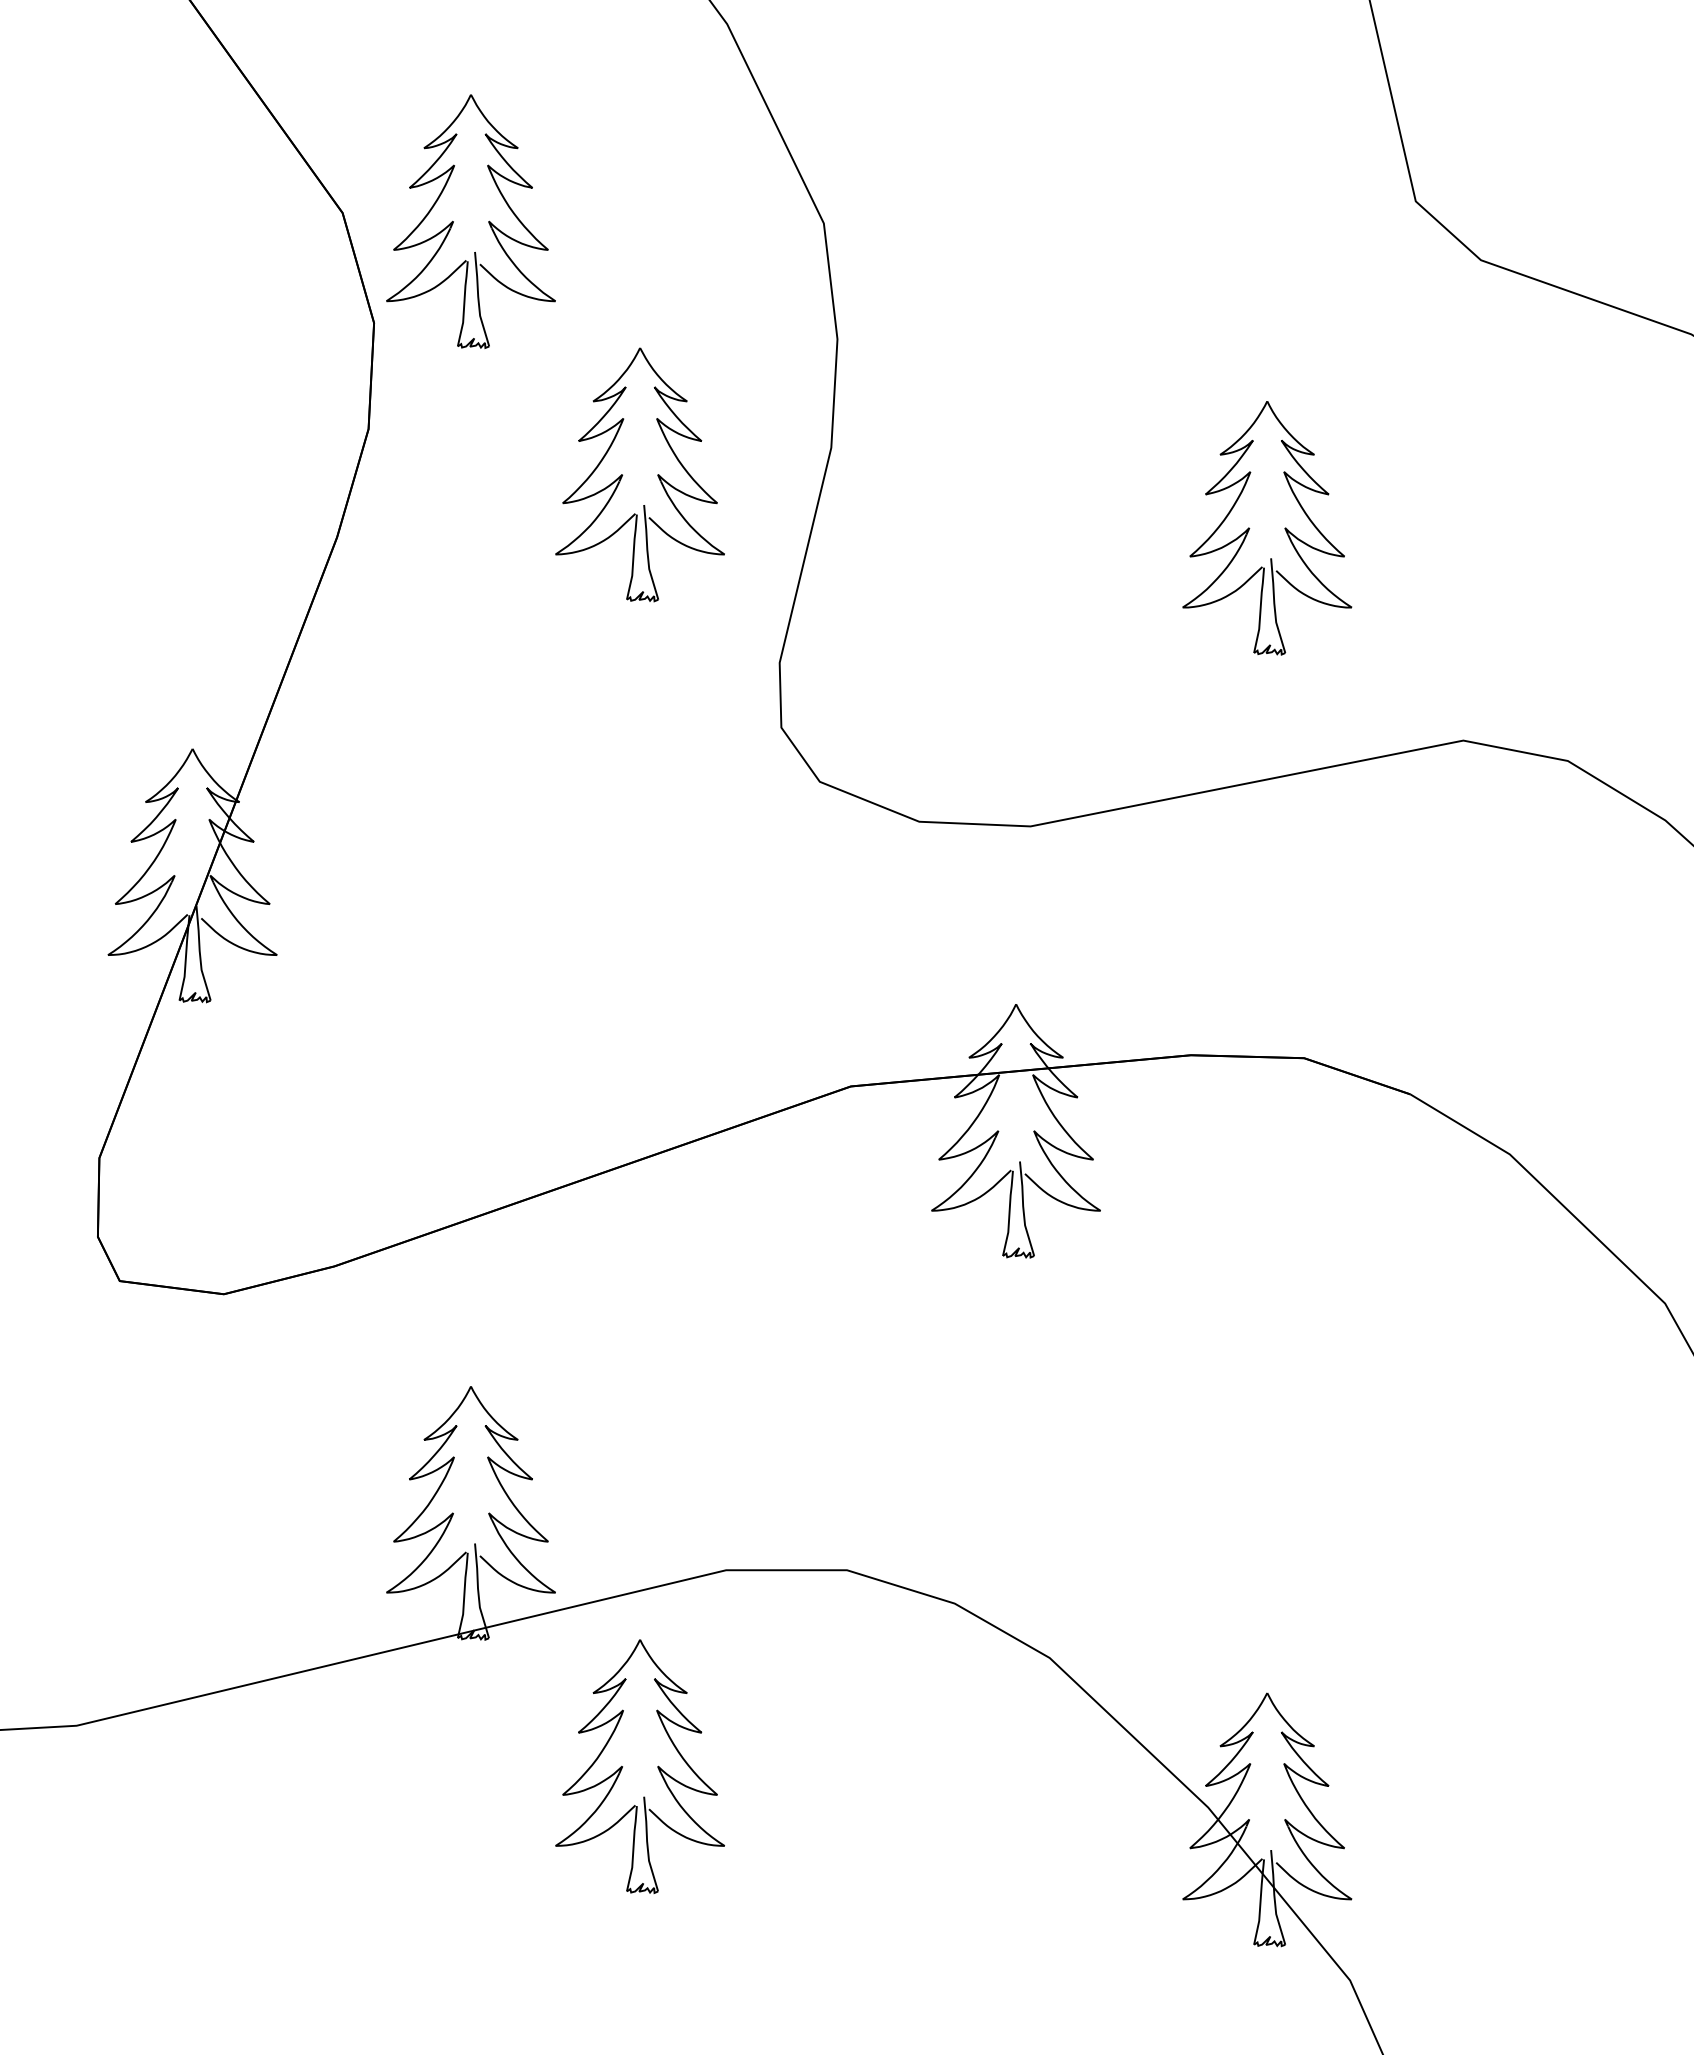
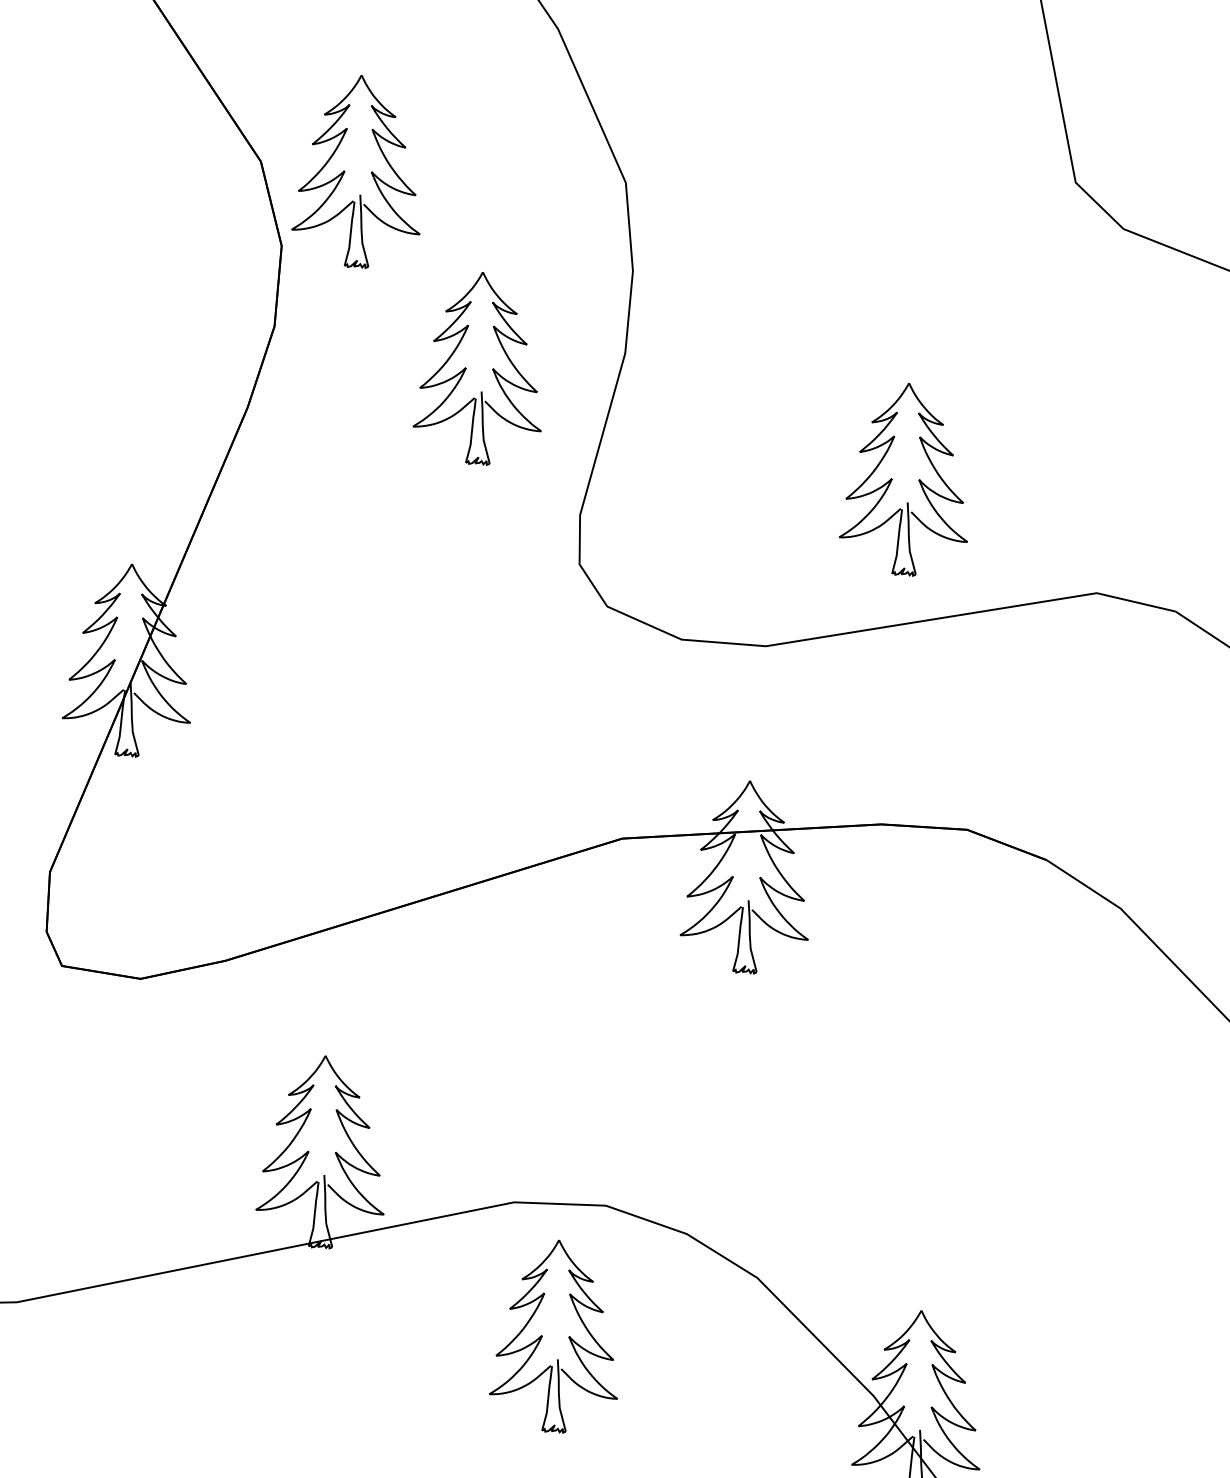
part: (1250, 528) -> (892, 479), moved
part: (623, 1766) -> (543, 1335), moved

